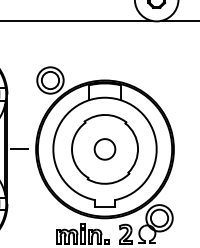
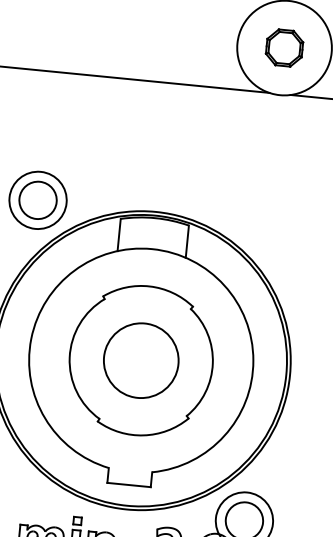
circle: (104, 149) -> (140, 360), size x1.67

